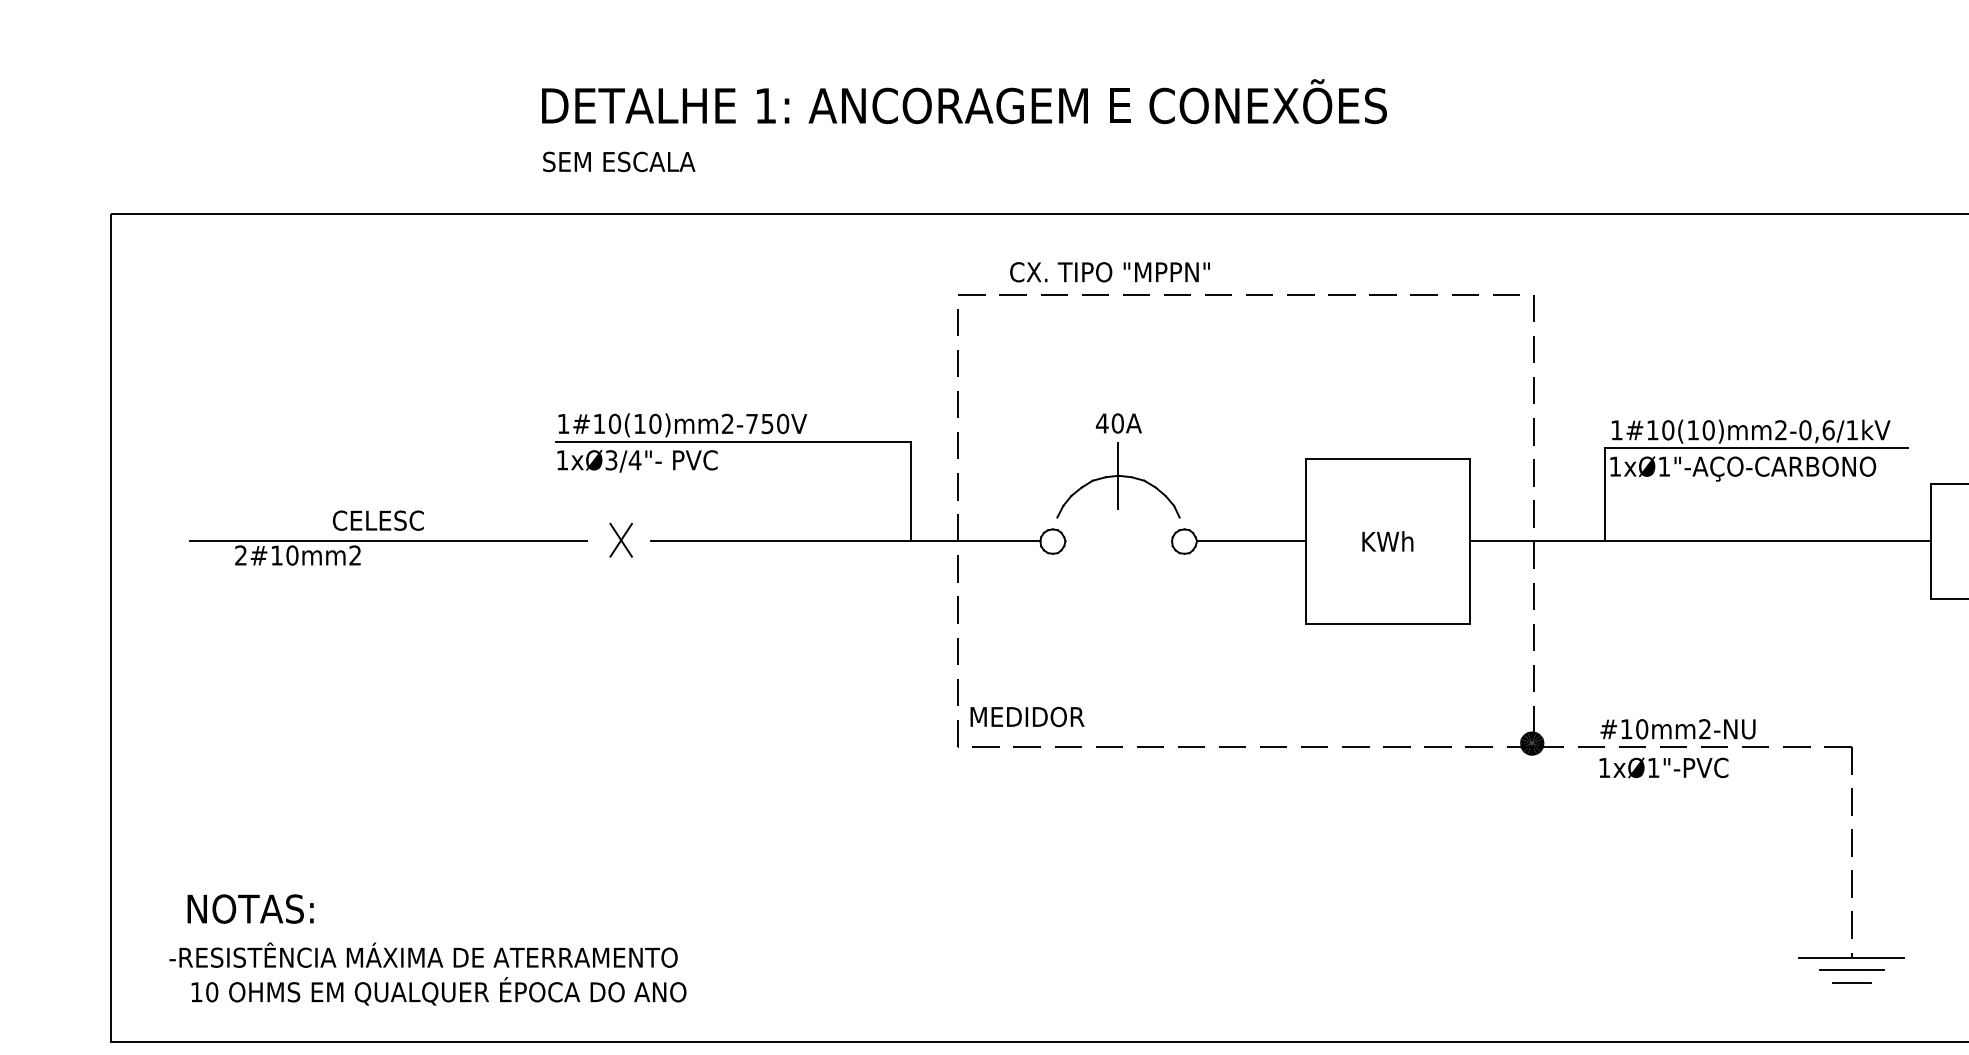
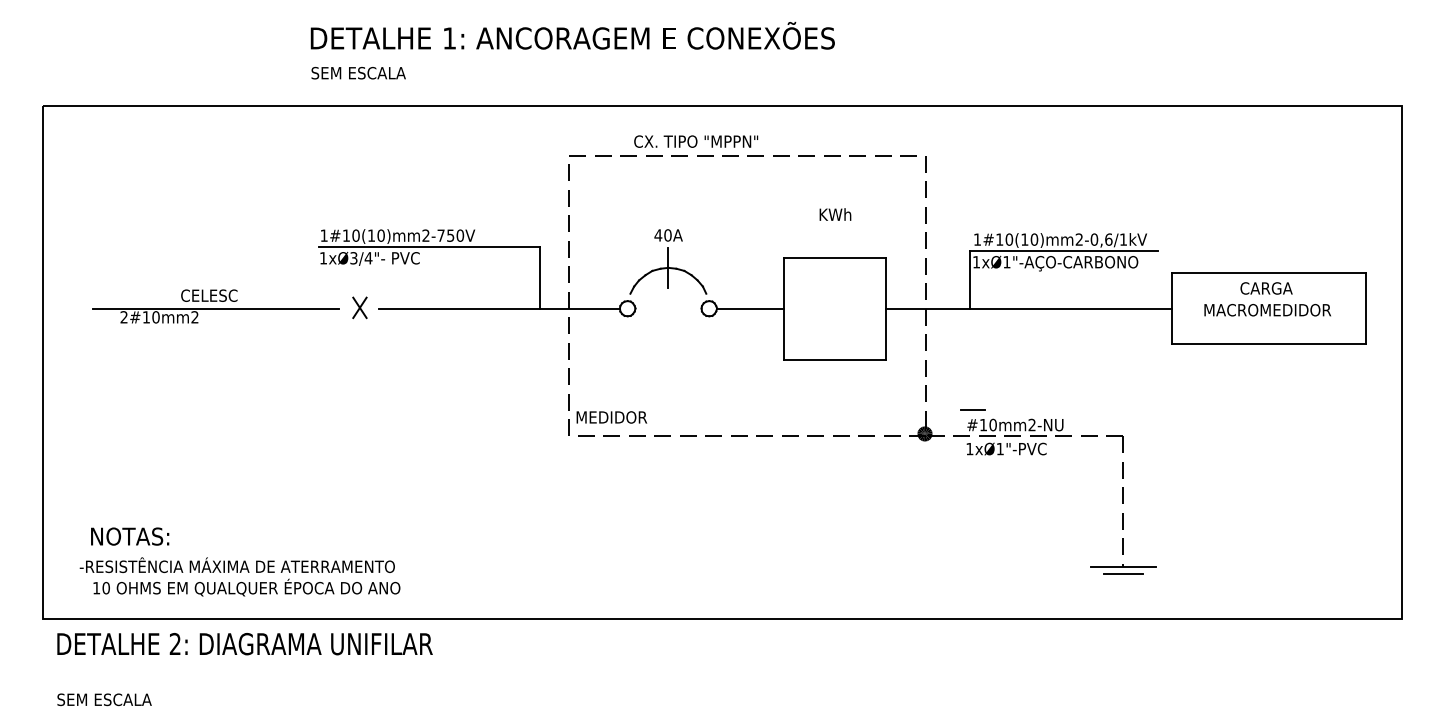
text: (1110, 272) -> (696, 141), moved
text: (1387, 541) -> (835, 214), moved
line: (1850, 983) -> (972, 409), moved

